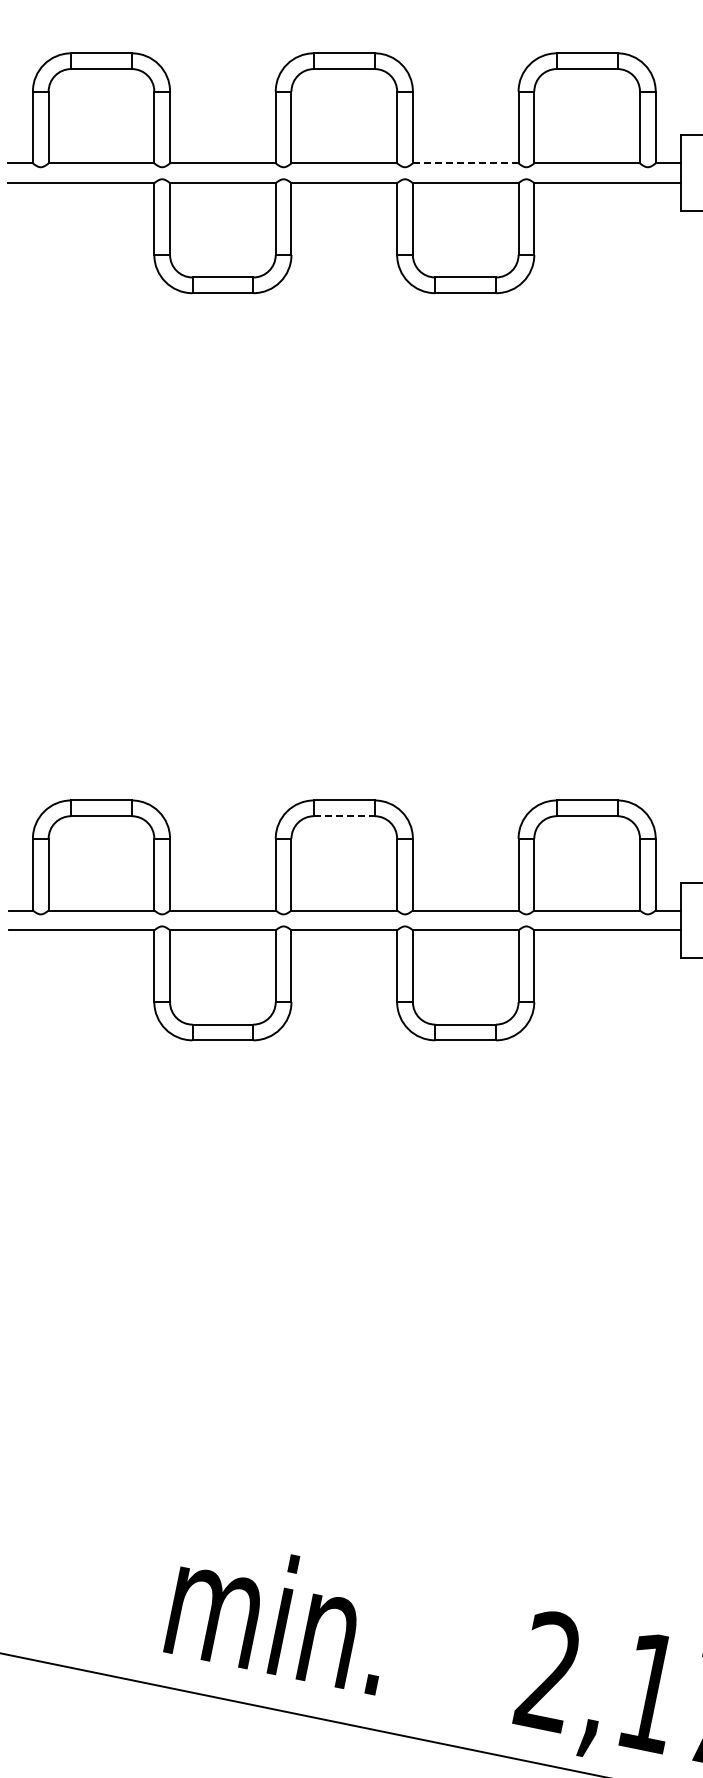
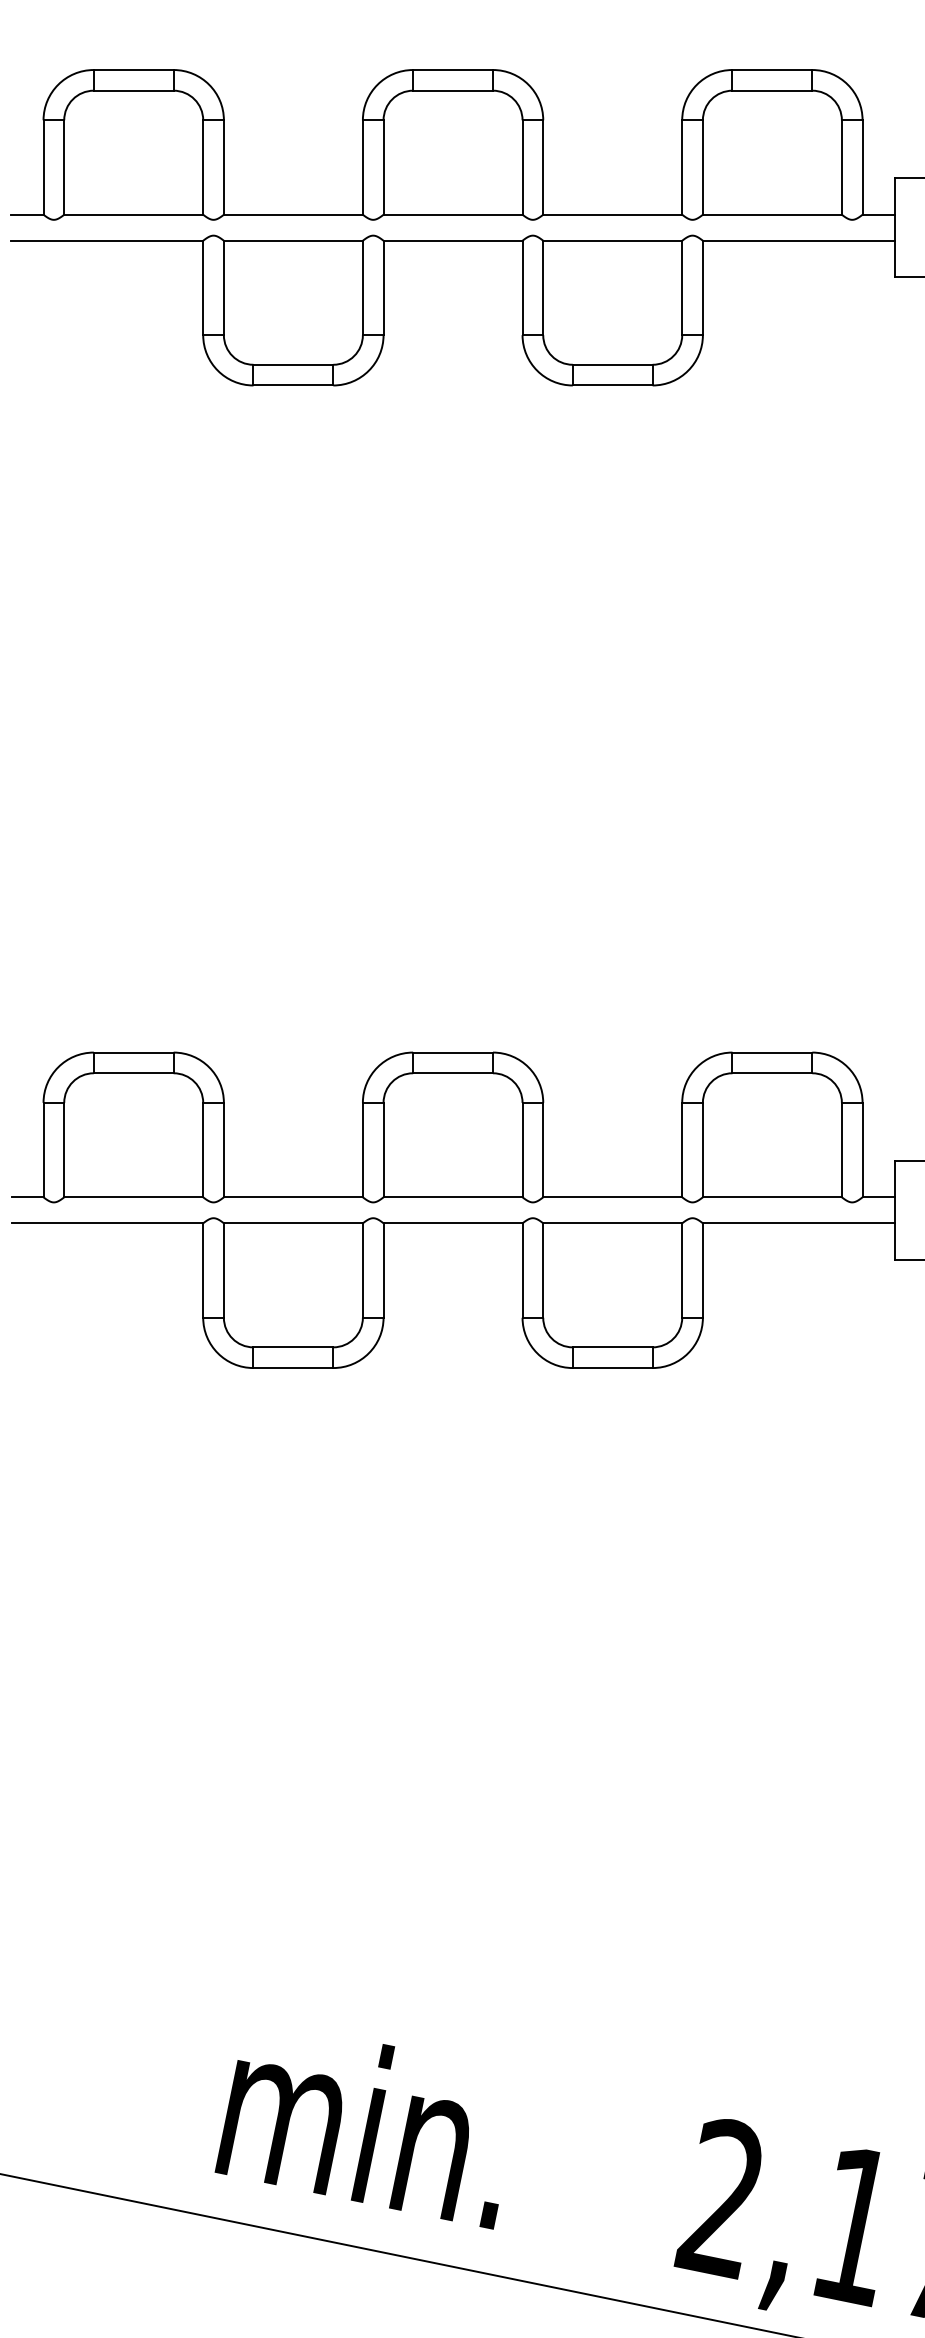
line: (465, 163) -> (612, 214), dashed -> solid
line: (344, 816) -> (453, 1073), dashed -> solid

